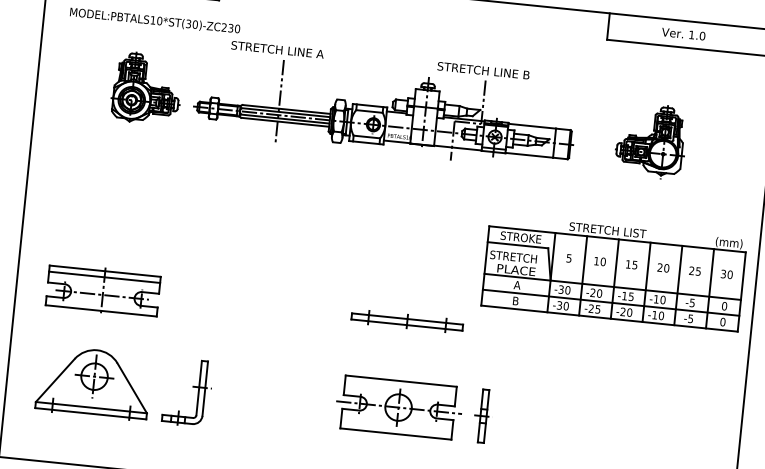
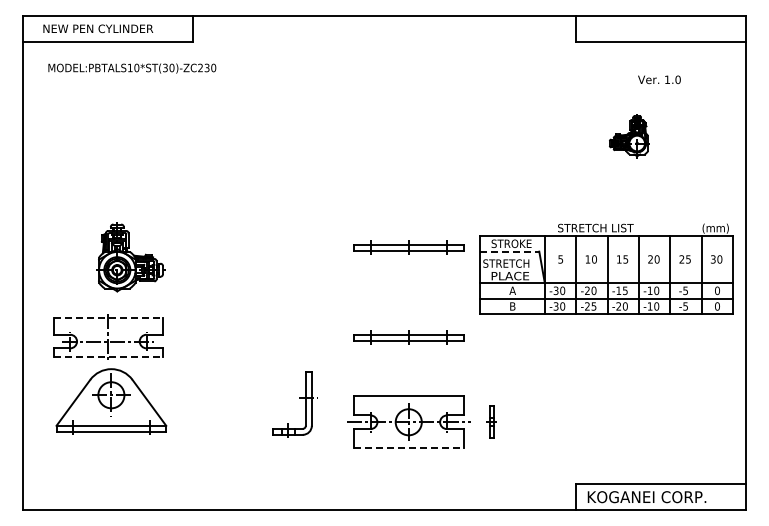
text: (683, 33) -> (659, 79), moved
part: (146, 88) -> (130, 257), moved
part: (385, 104) -> (365, 127), removed
part: (651, 141) -> (629, 136), size x0.6
part: (416, 230) -> (408, 247), added
line: (518, 245) -> (509, 251), solid -> dashed
line: (105, 271) -> (108, 318), solid -> dashed
line: (104, 277) -> (108, 324), removed
line: (101, 311) -> (108, 357), solid -> dashed
part: (94, 383) -> (111, 401), moved
part: (192, 386) -> (299, 398), moved
part: (481, 415) -> (490, 421), size x0.6
line: (395, 434) -> (408, 448), solid -> dashed

